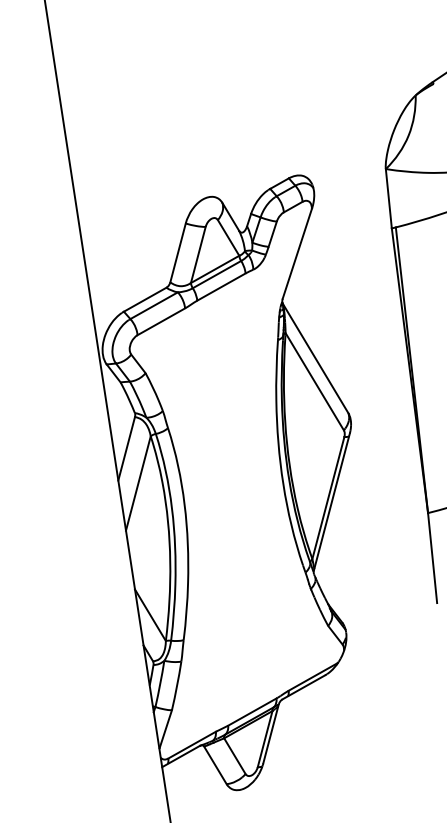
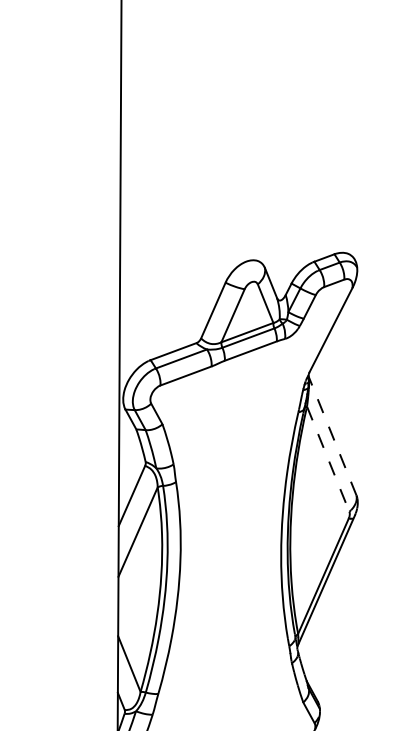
line: (315, 358) -> (332, 436), solid -> dashed
line: (314, 381) -> (328, 458), solid -> dashed

